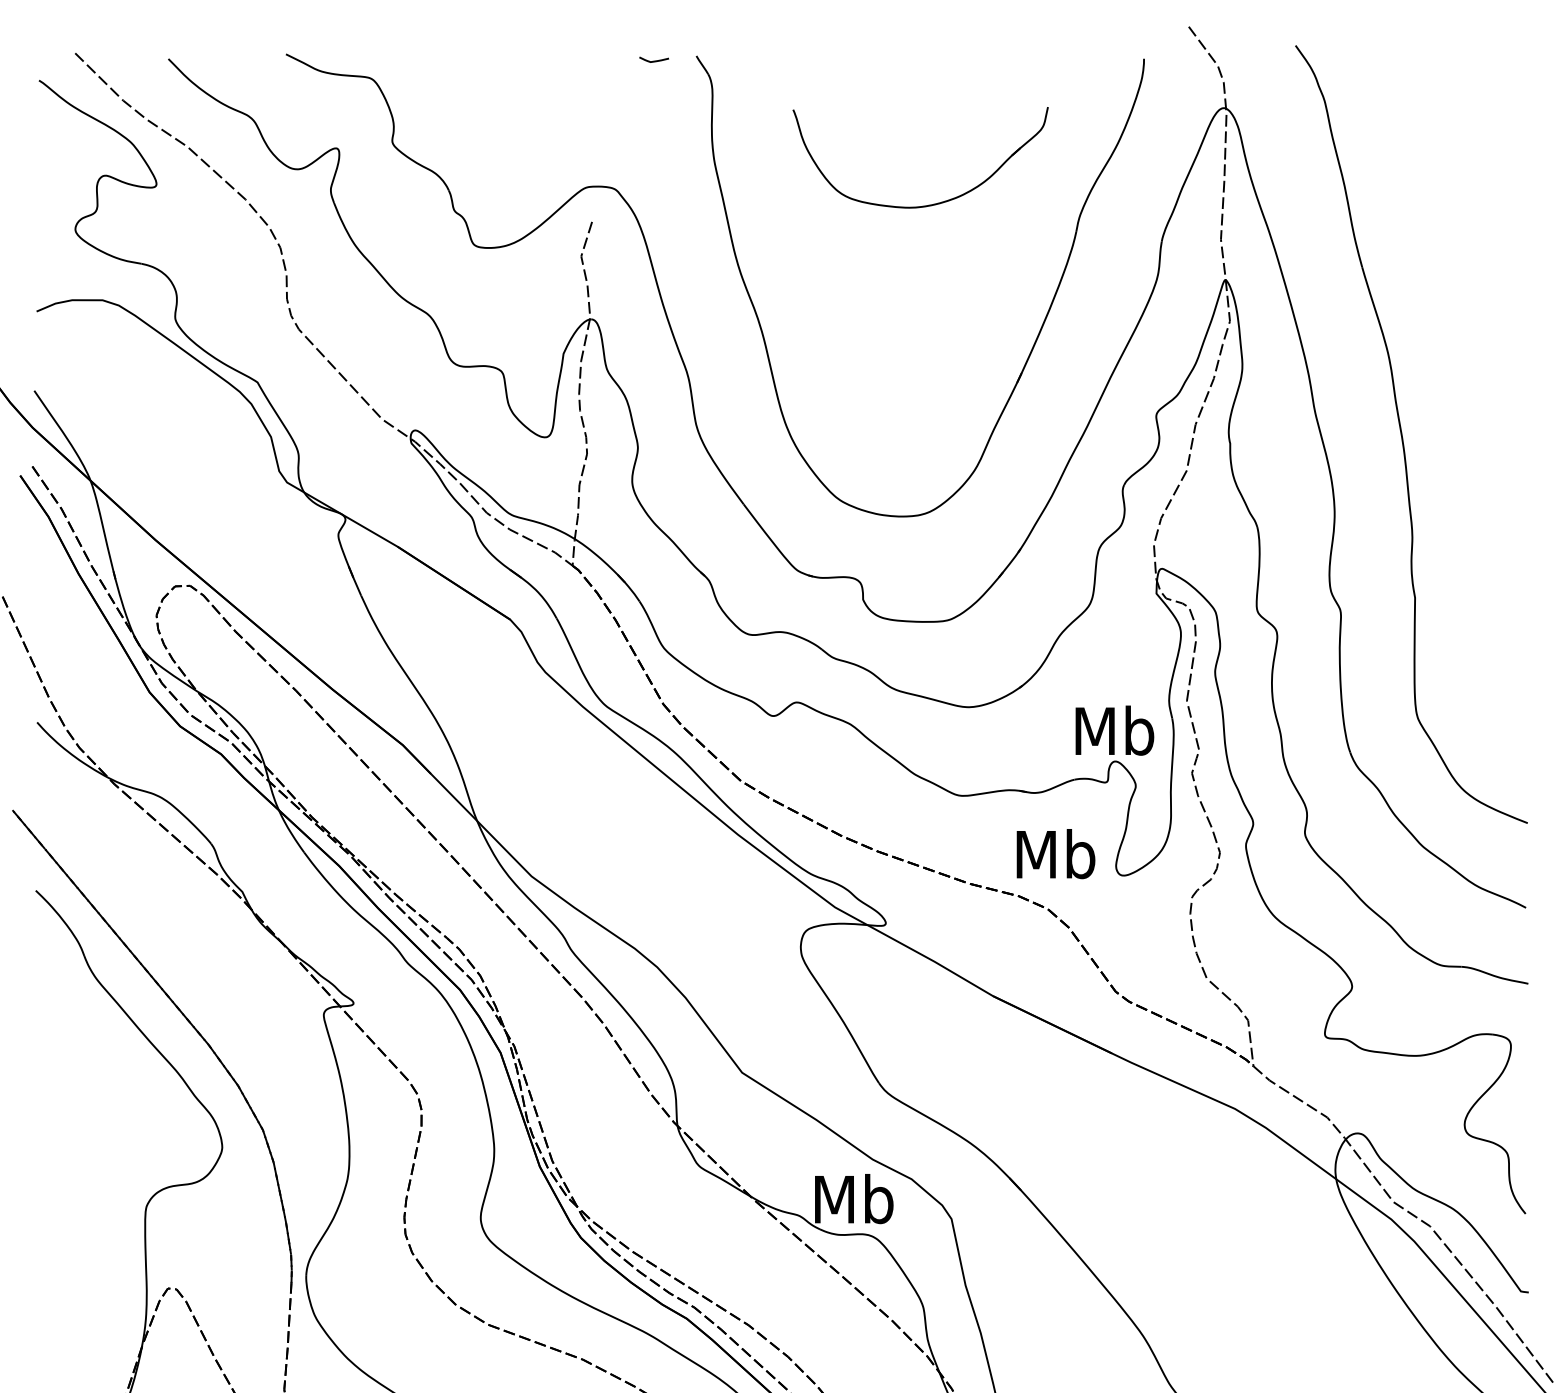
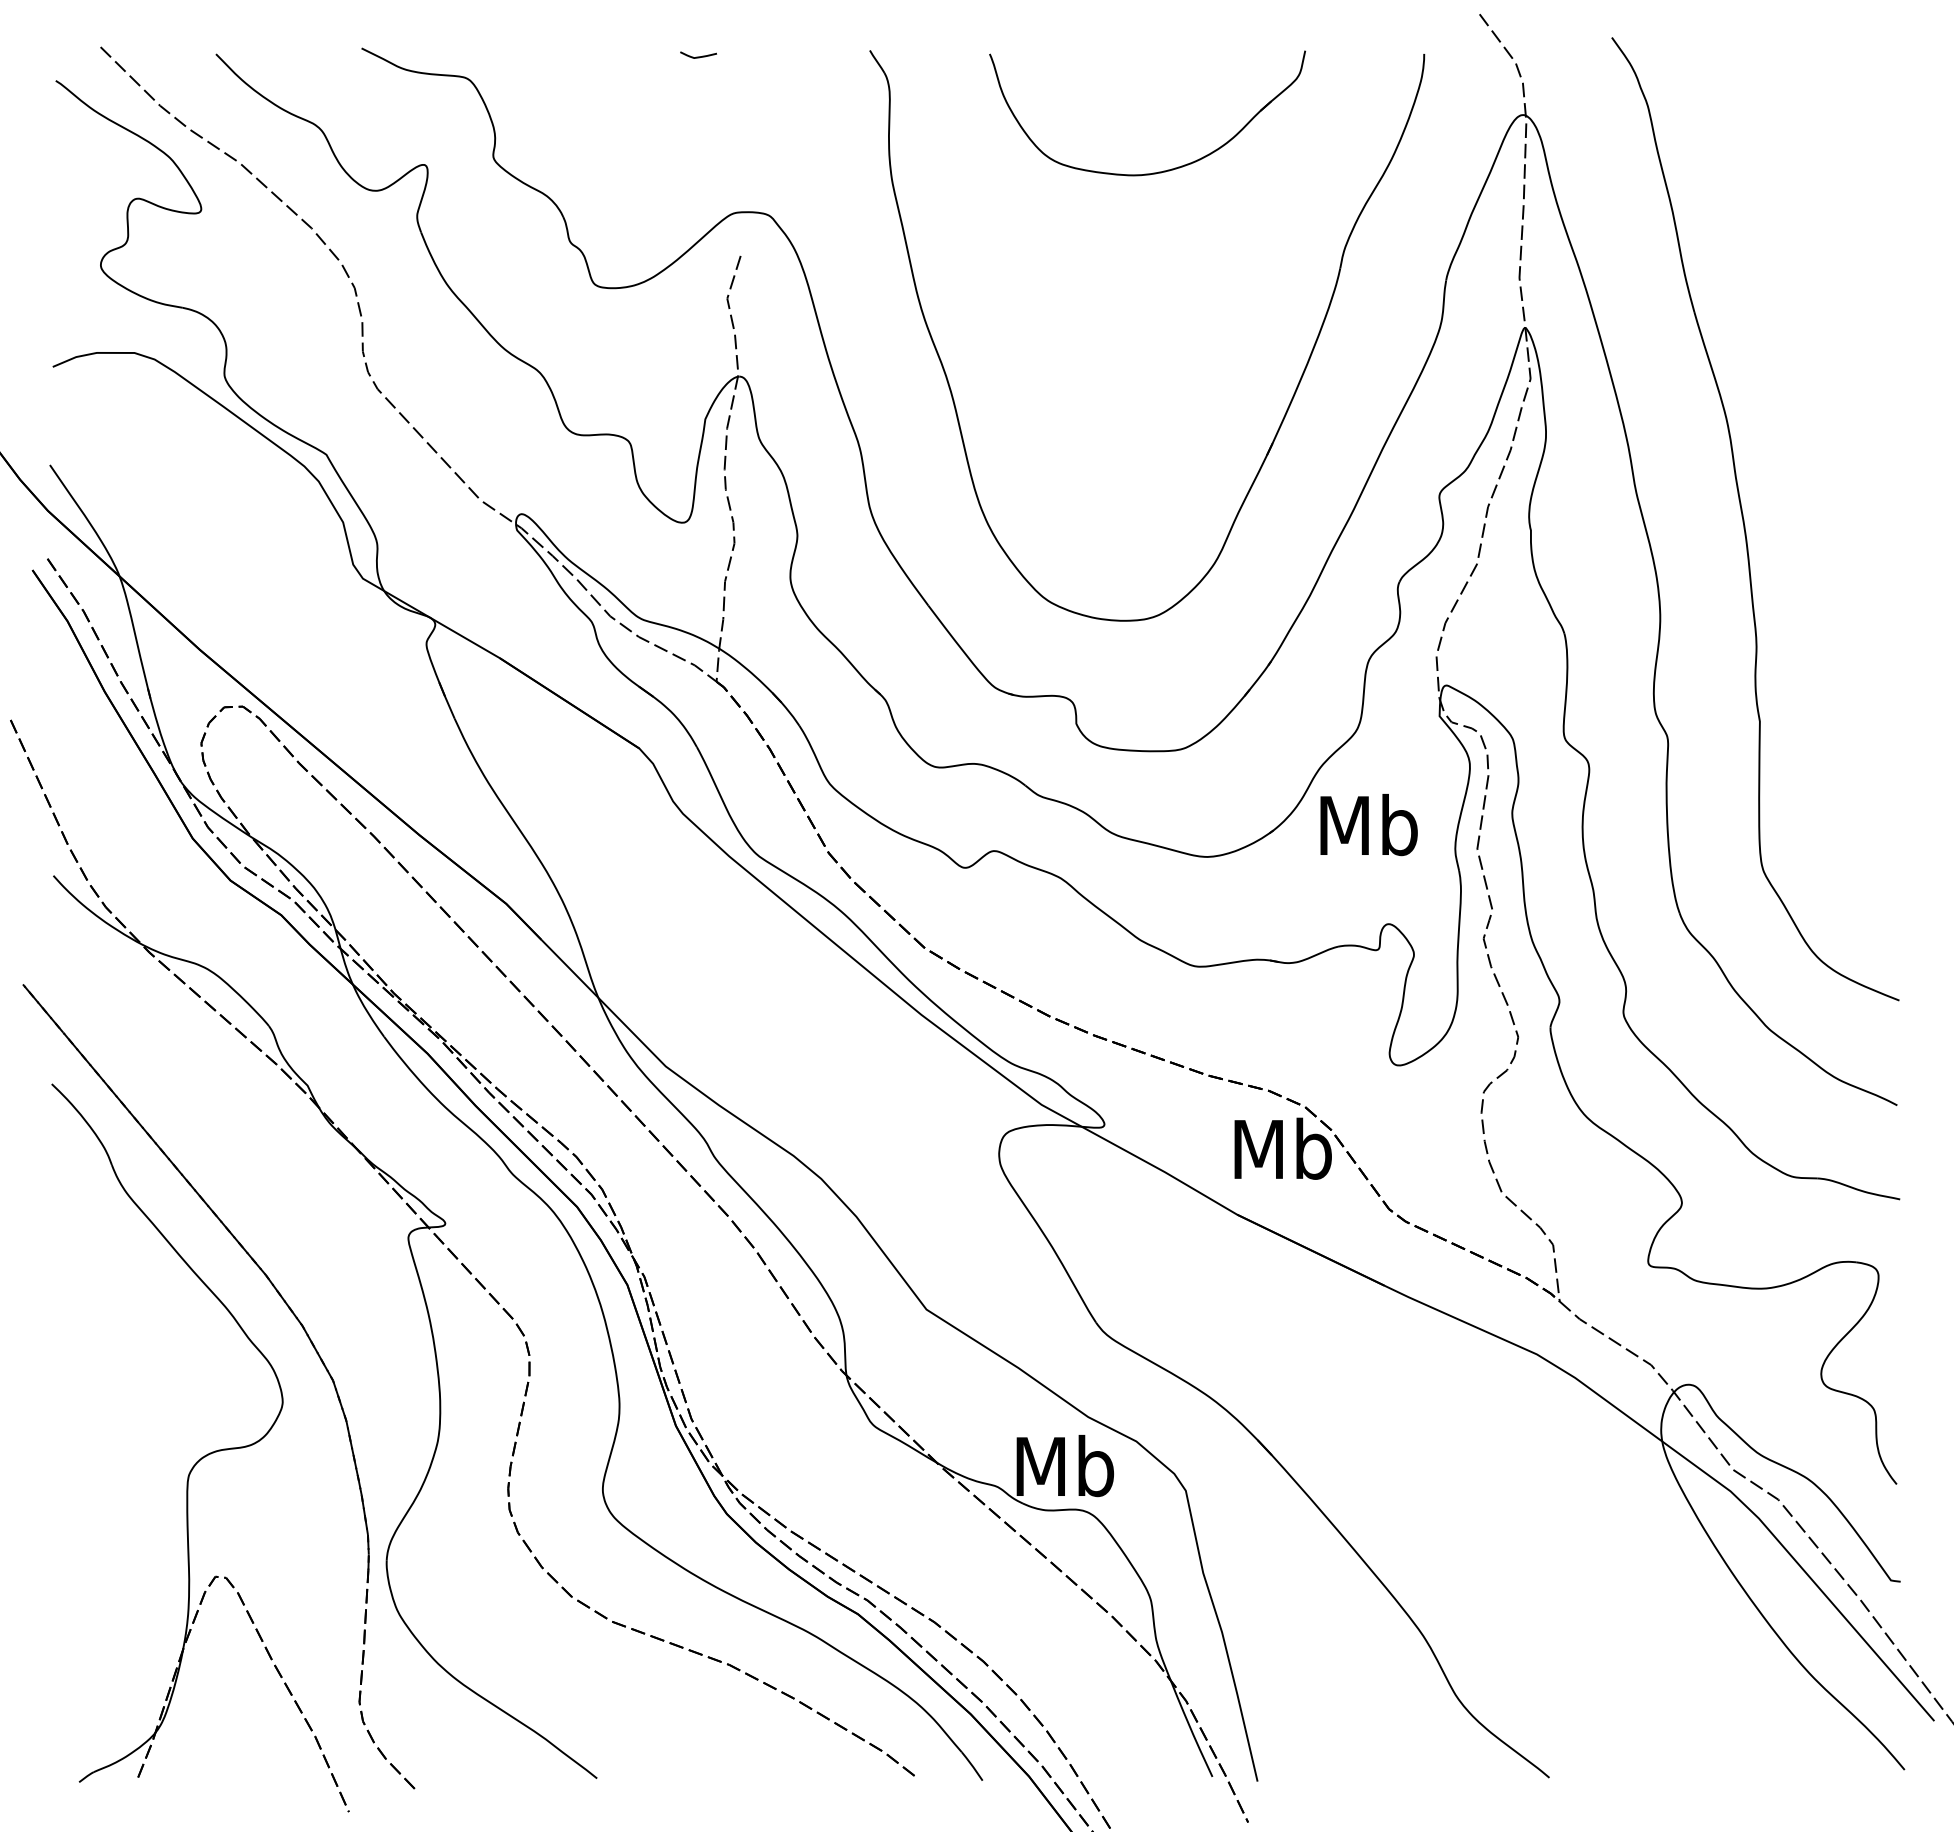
curve: (654, 60) -> (698, 56), moved
part: (929, 204) -> (1158, 171), moved
text: (1114, 731) -> (1368, 825), moved
text: (1055, 853) -> (1282, 1148), moved

